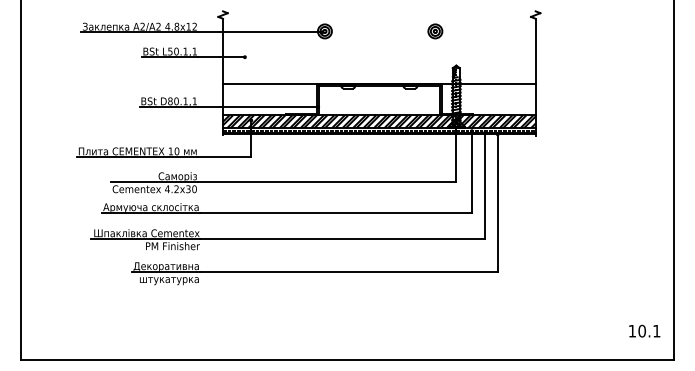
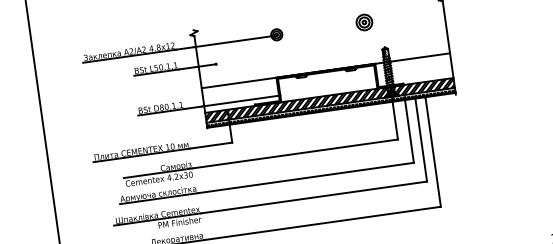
part: (435, 31) -> (364, 22), size x1.4

